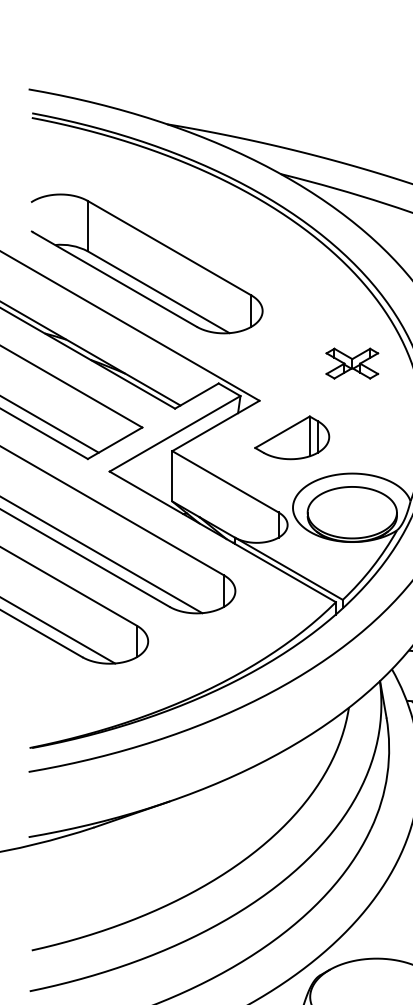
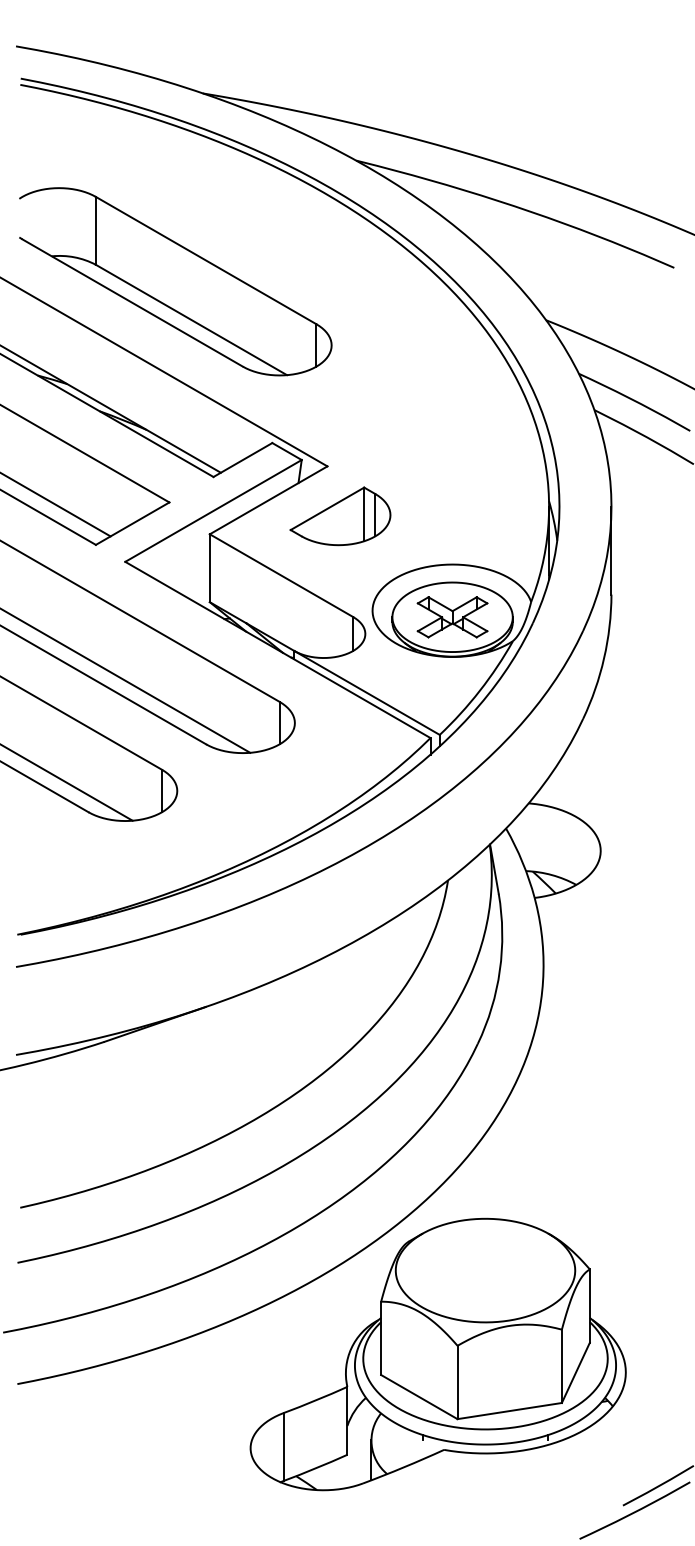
part: (352, 363) -> (452, 617), moved
part: (292, 437) -> (340, 516), moved

